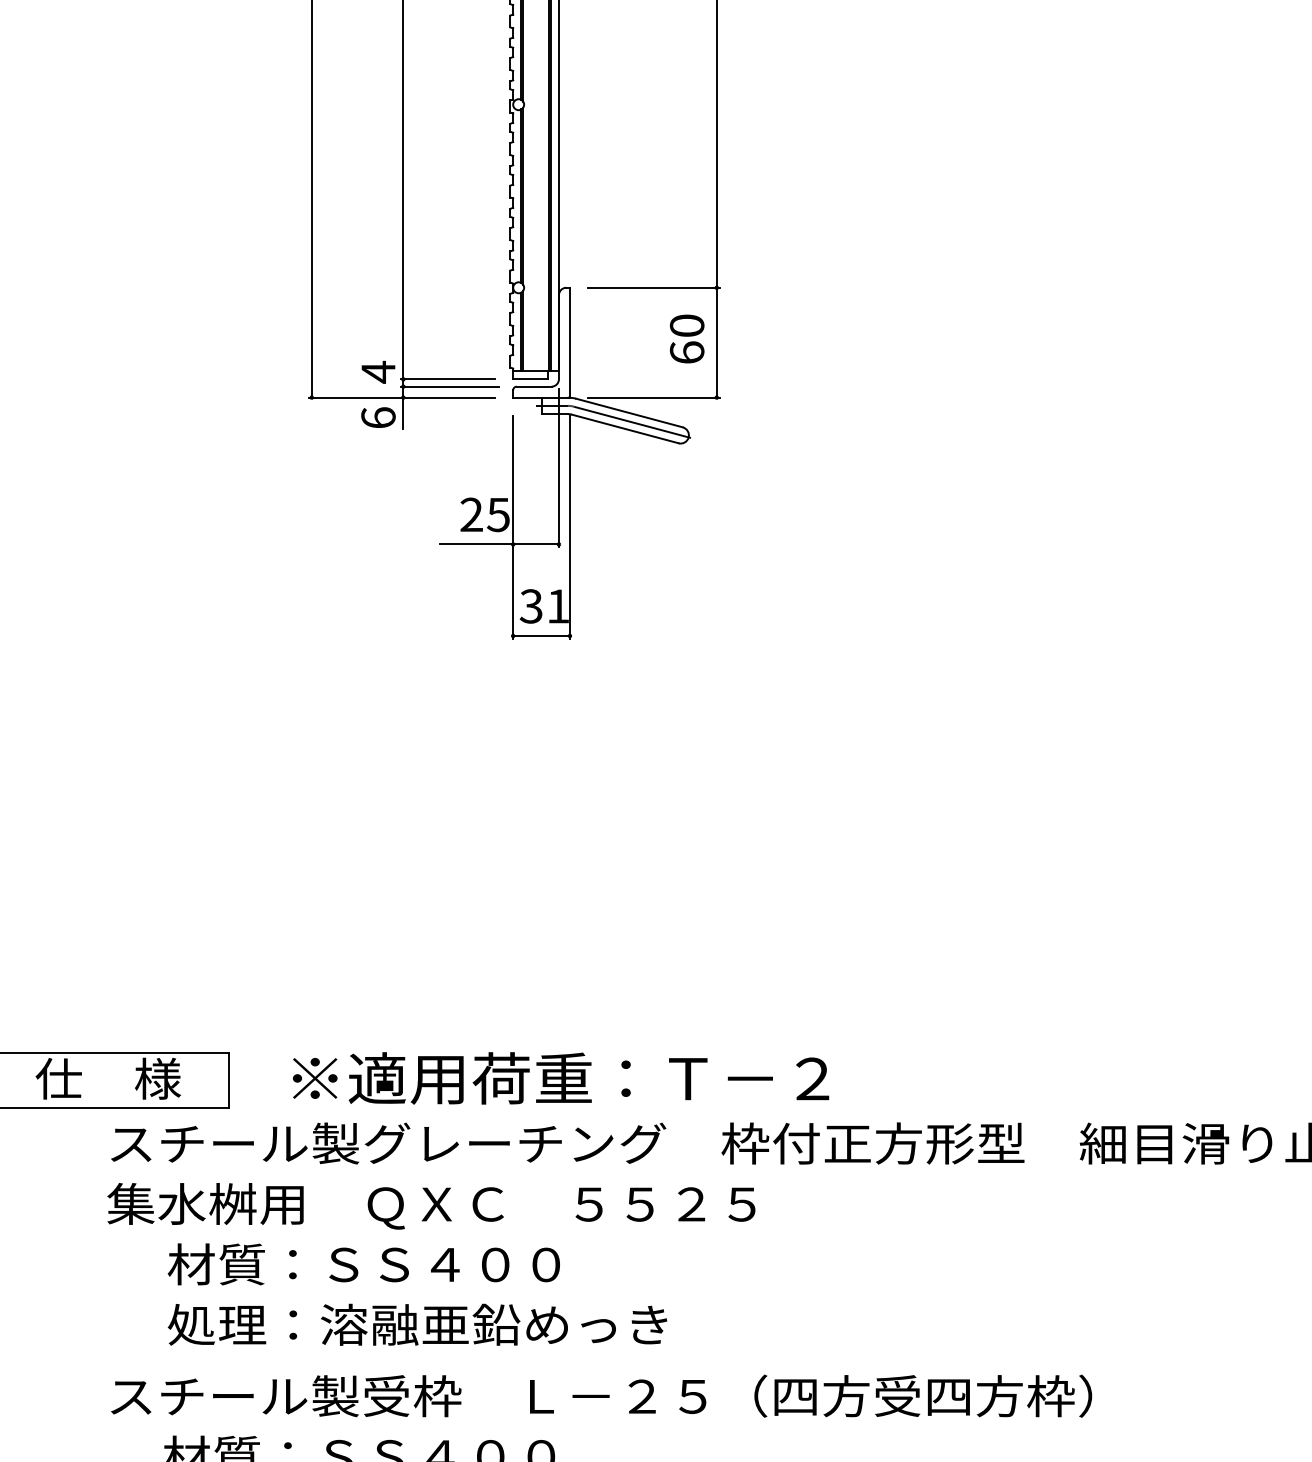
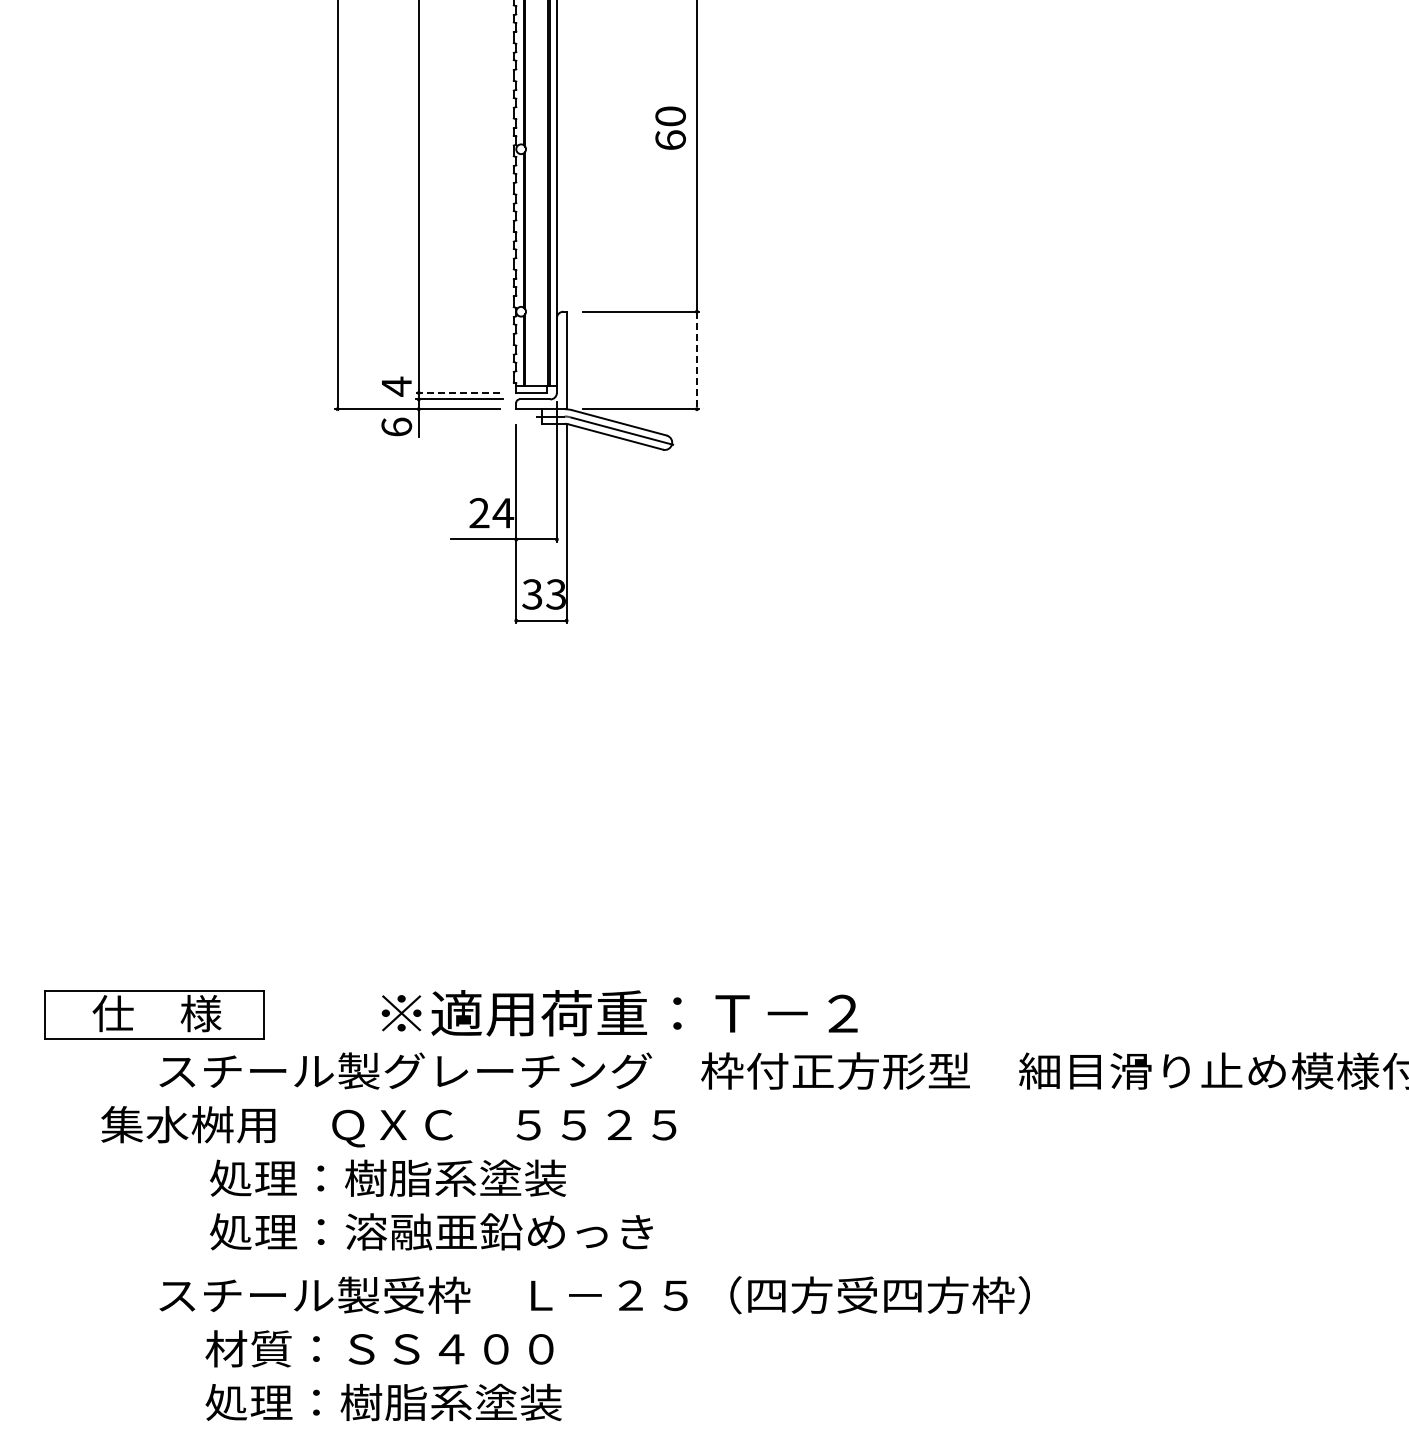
text: (686, 338) -> (670, 127), moved
line: (716, 342) -> (696, 360), solid -> dashed
line: (448, 378) -> (458, 392), solid -> dashed
text: (498, 515) -> (503, 513), 25 -> 24
text: (557, 606) -> (555, 594), 31 -> 33
text: (560, 1078) -> (619, 1013), moved
text: (431, 1206) -> (388, 1126), moved
text: (368, 1263) -> (387, 1177), 材質：ＳＳ４００ -> 処理：樹脂系塗装

